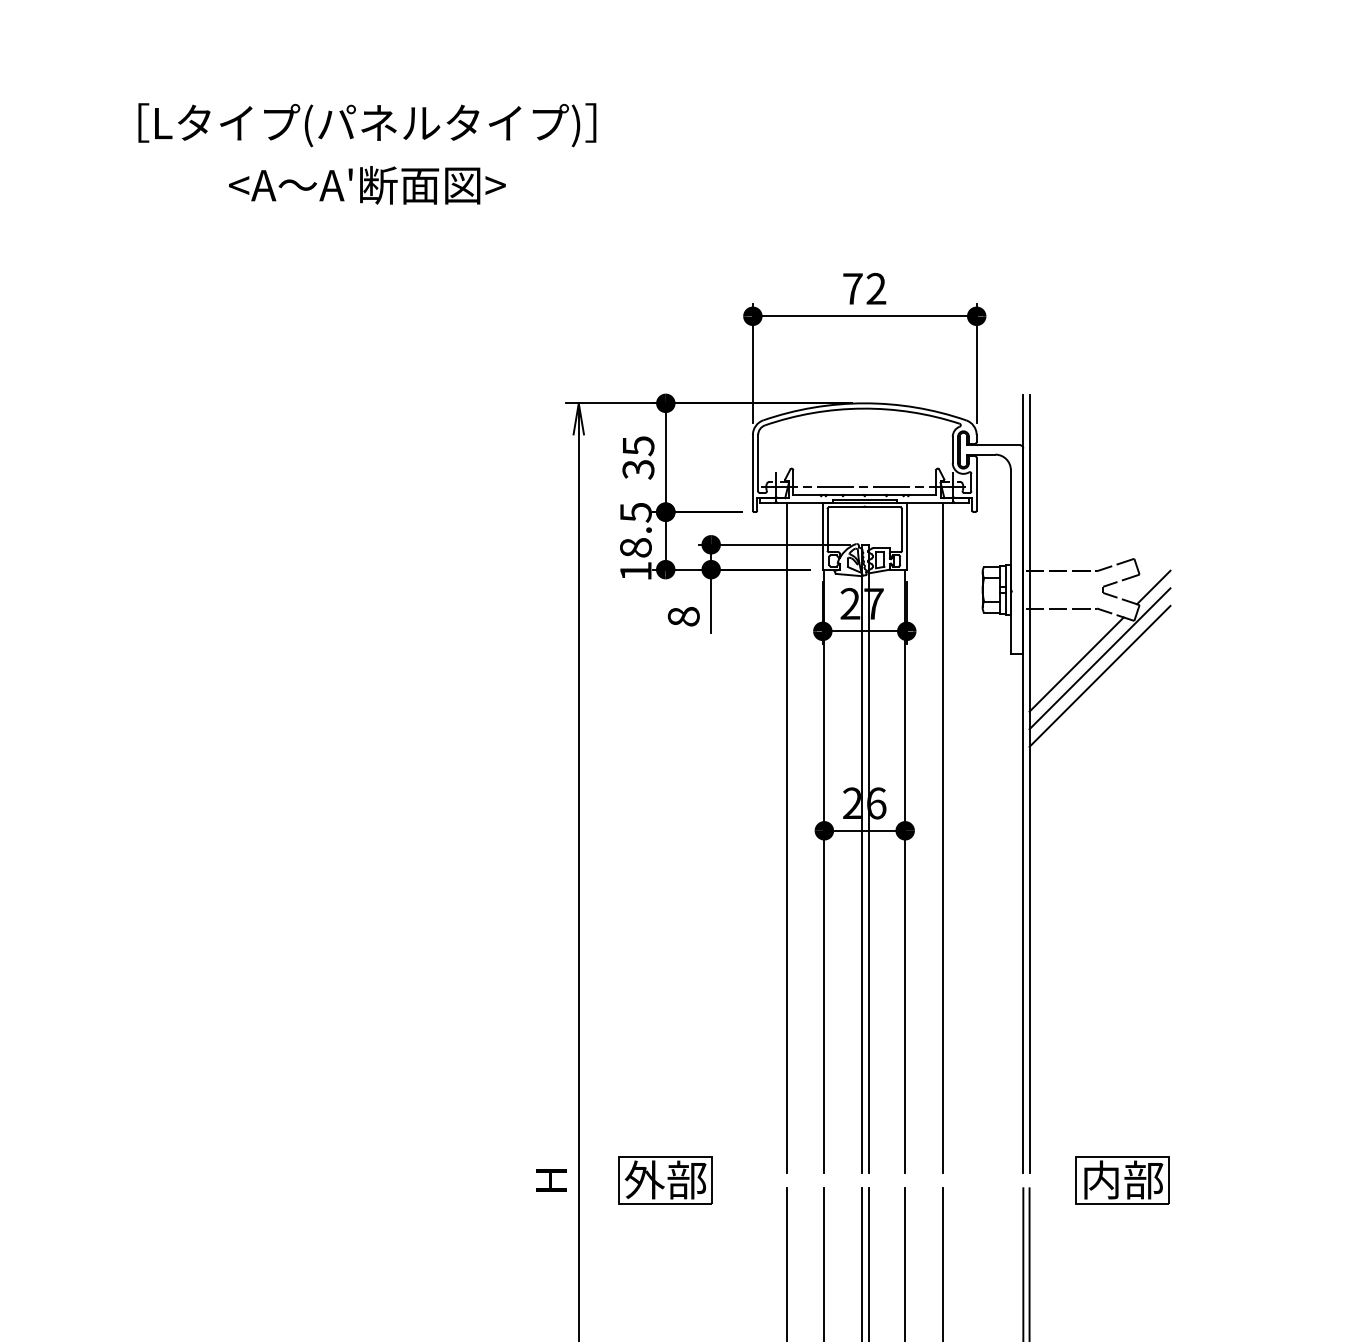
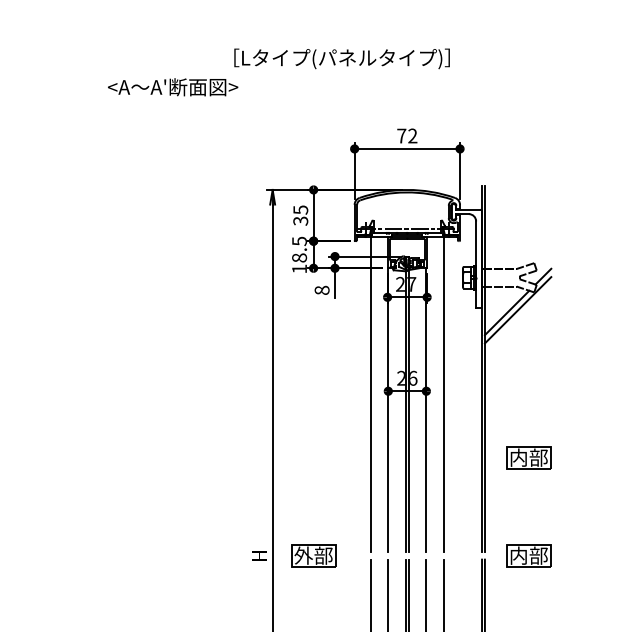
text: (366, 124) -> (341, 58), moved
line: (1098, 676) -> (517, 318), removed
part: (1122, 971) -> (528, 457), added

